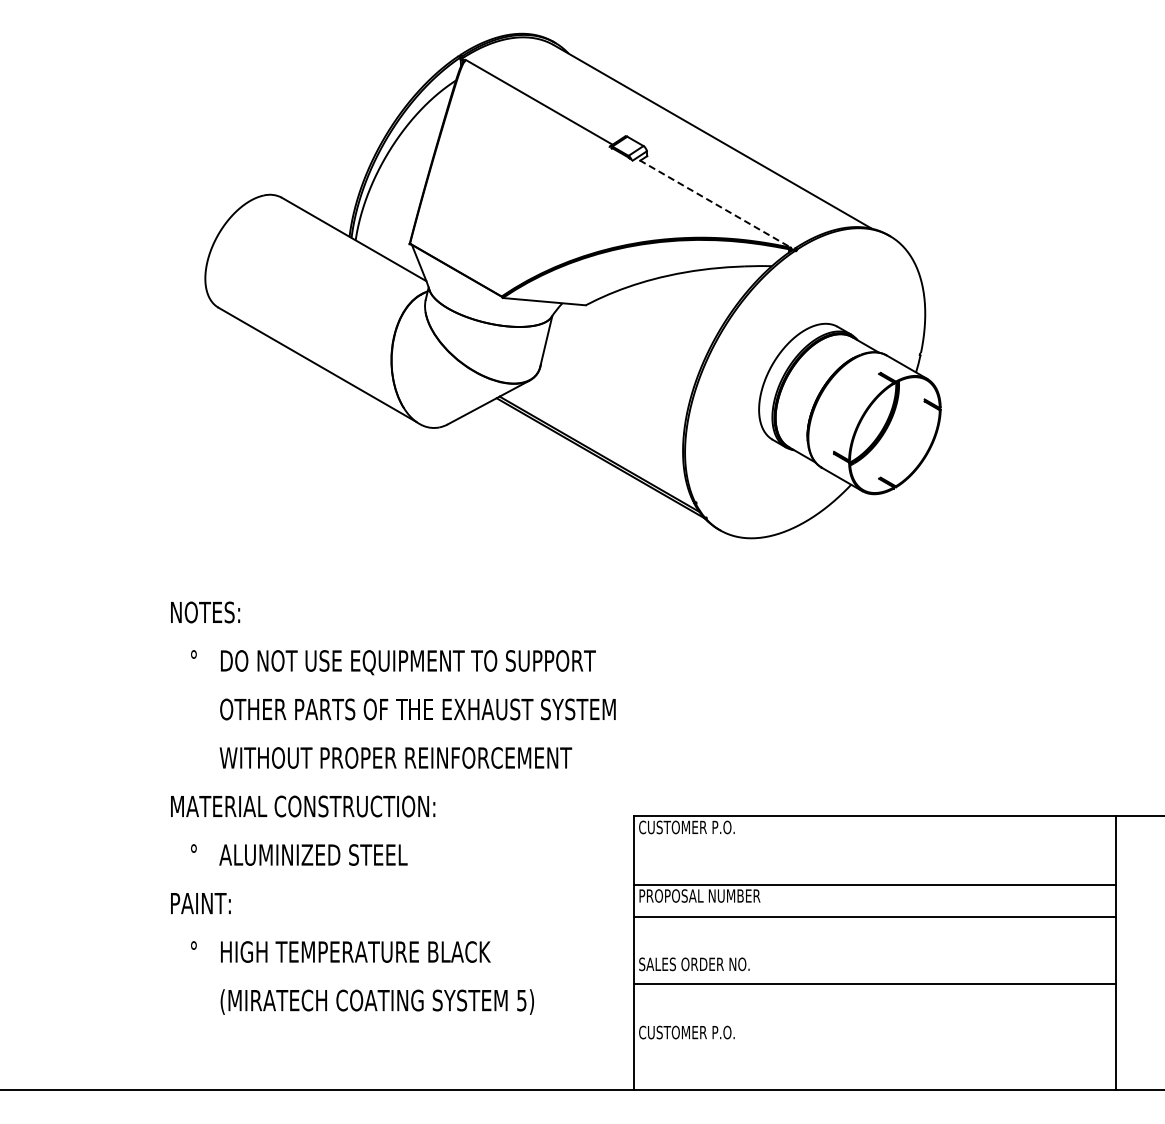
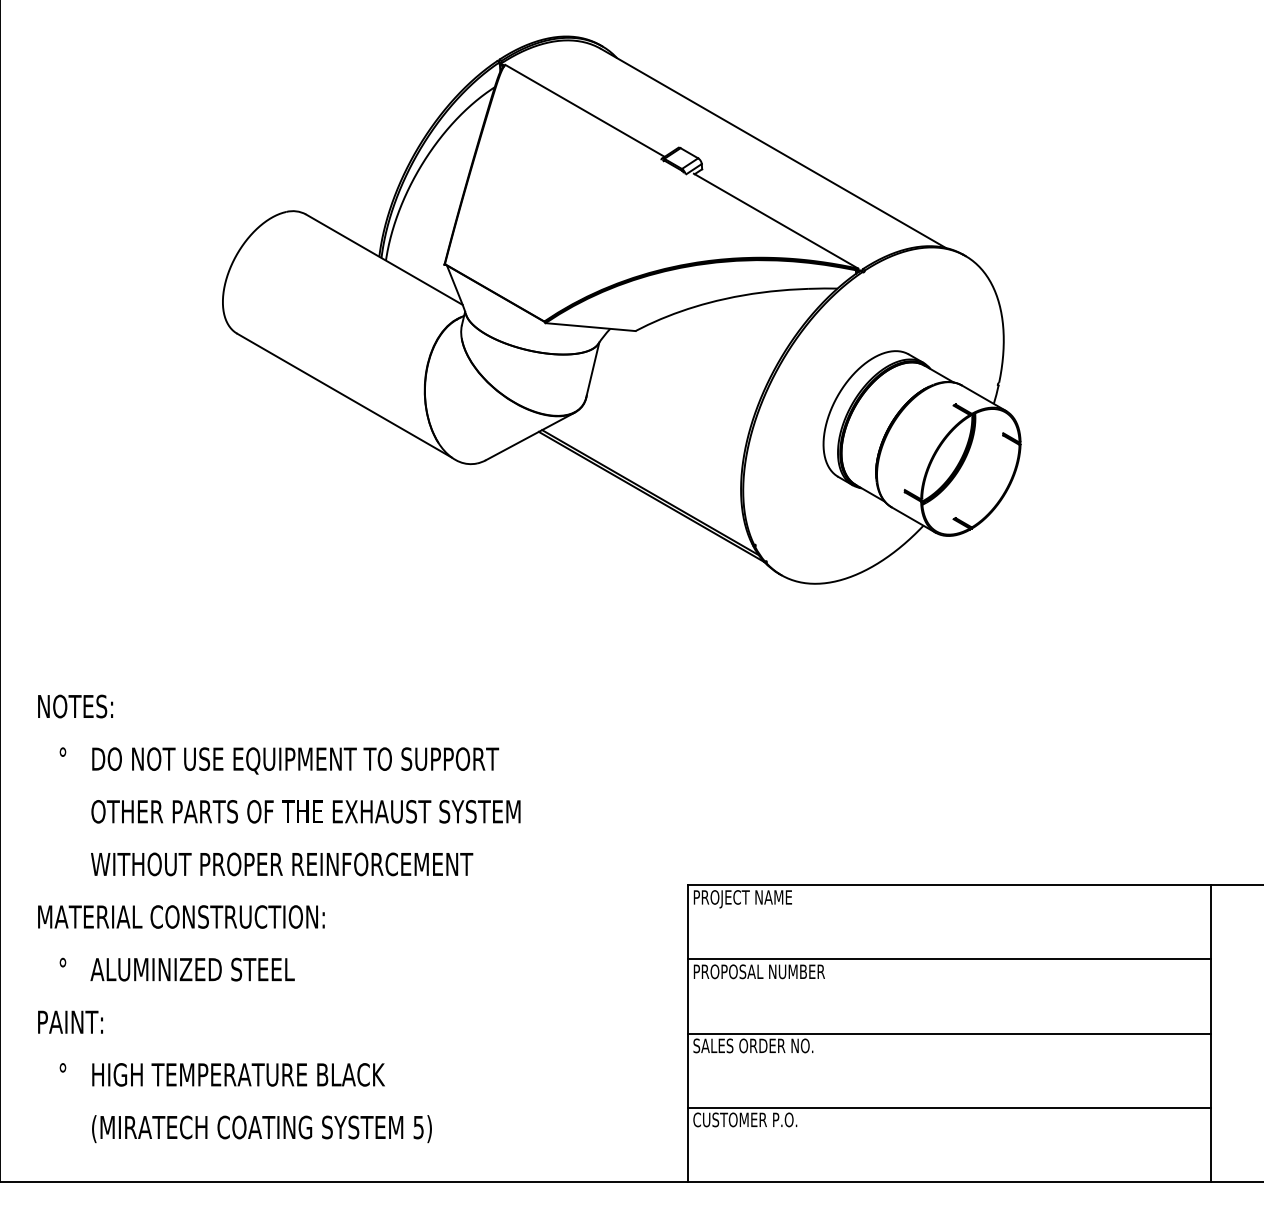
line: (715, 204) -> (776, 221), dashed -> solid
text: (393, 807) -> (279, 918), moved
text: (686, 828) -> (744, 898), CUSTOMER P.O. -> PROJECT NAME
line: (875, 917) -> (949, 1034), moved
line: (875, 983) -> (949, 1107), moved

